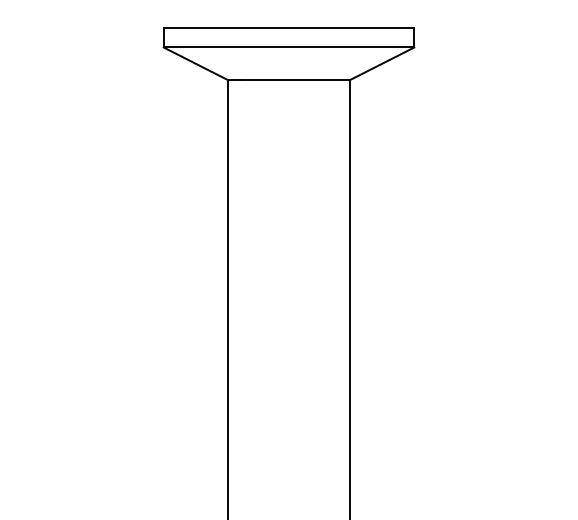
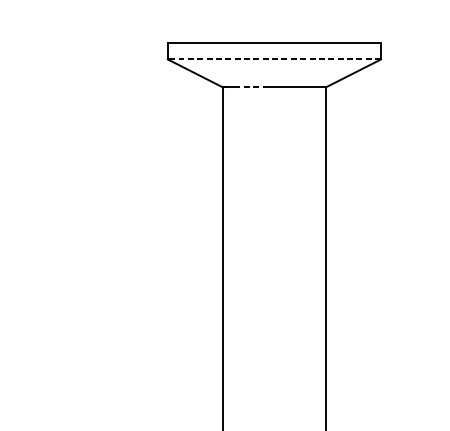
line: (288, 47) -> (273, 59), solid -> dashed
line: (259, 80) -> (249, 87), solid -> dashed

